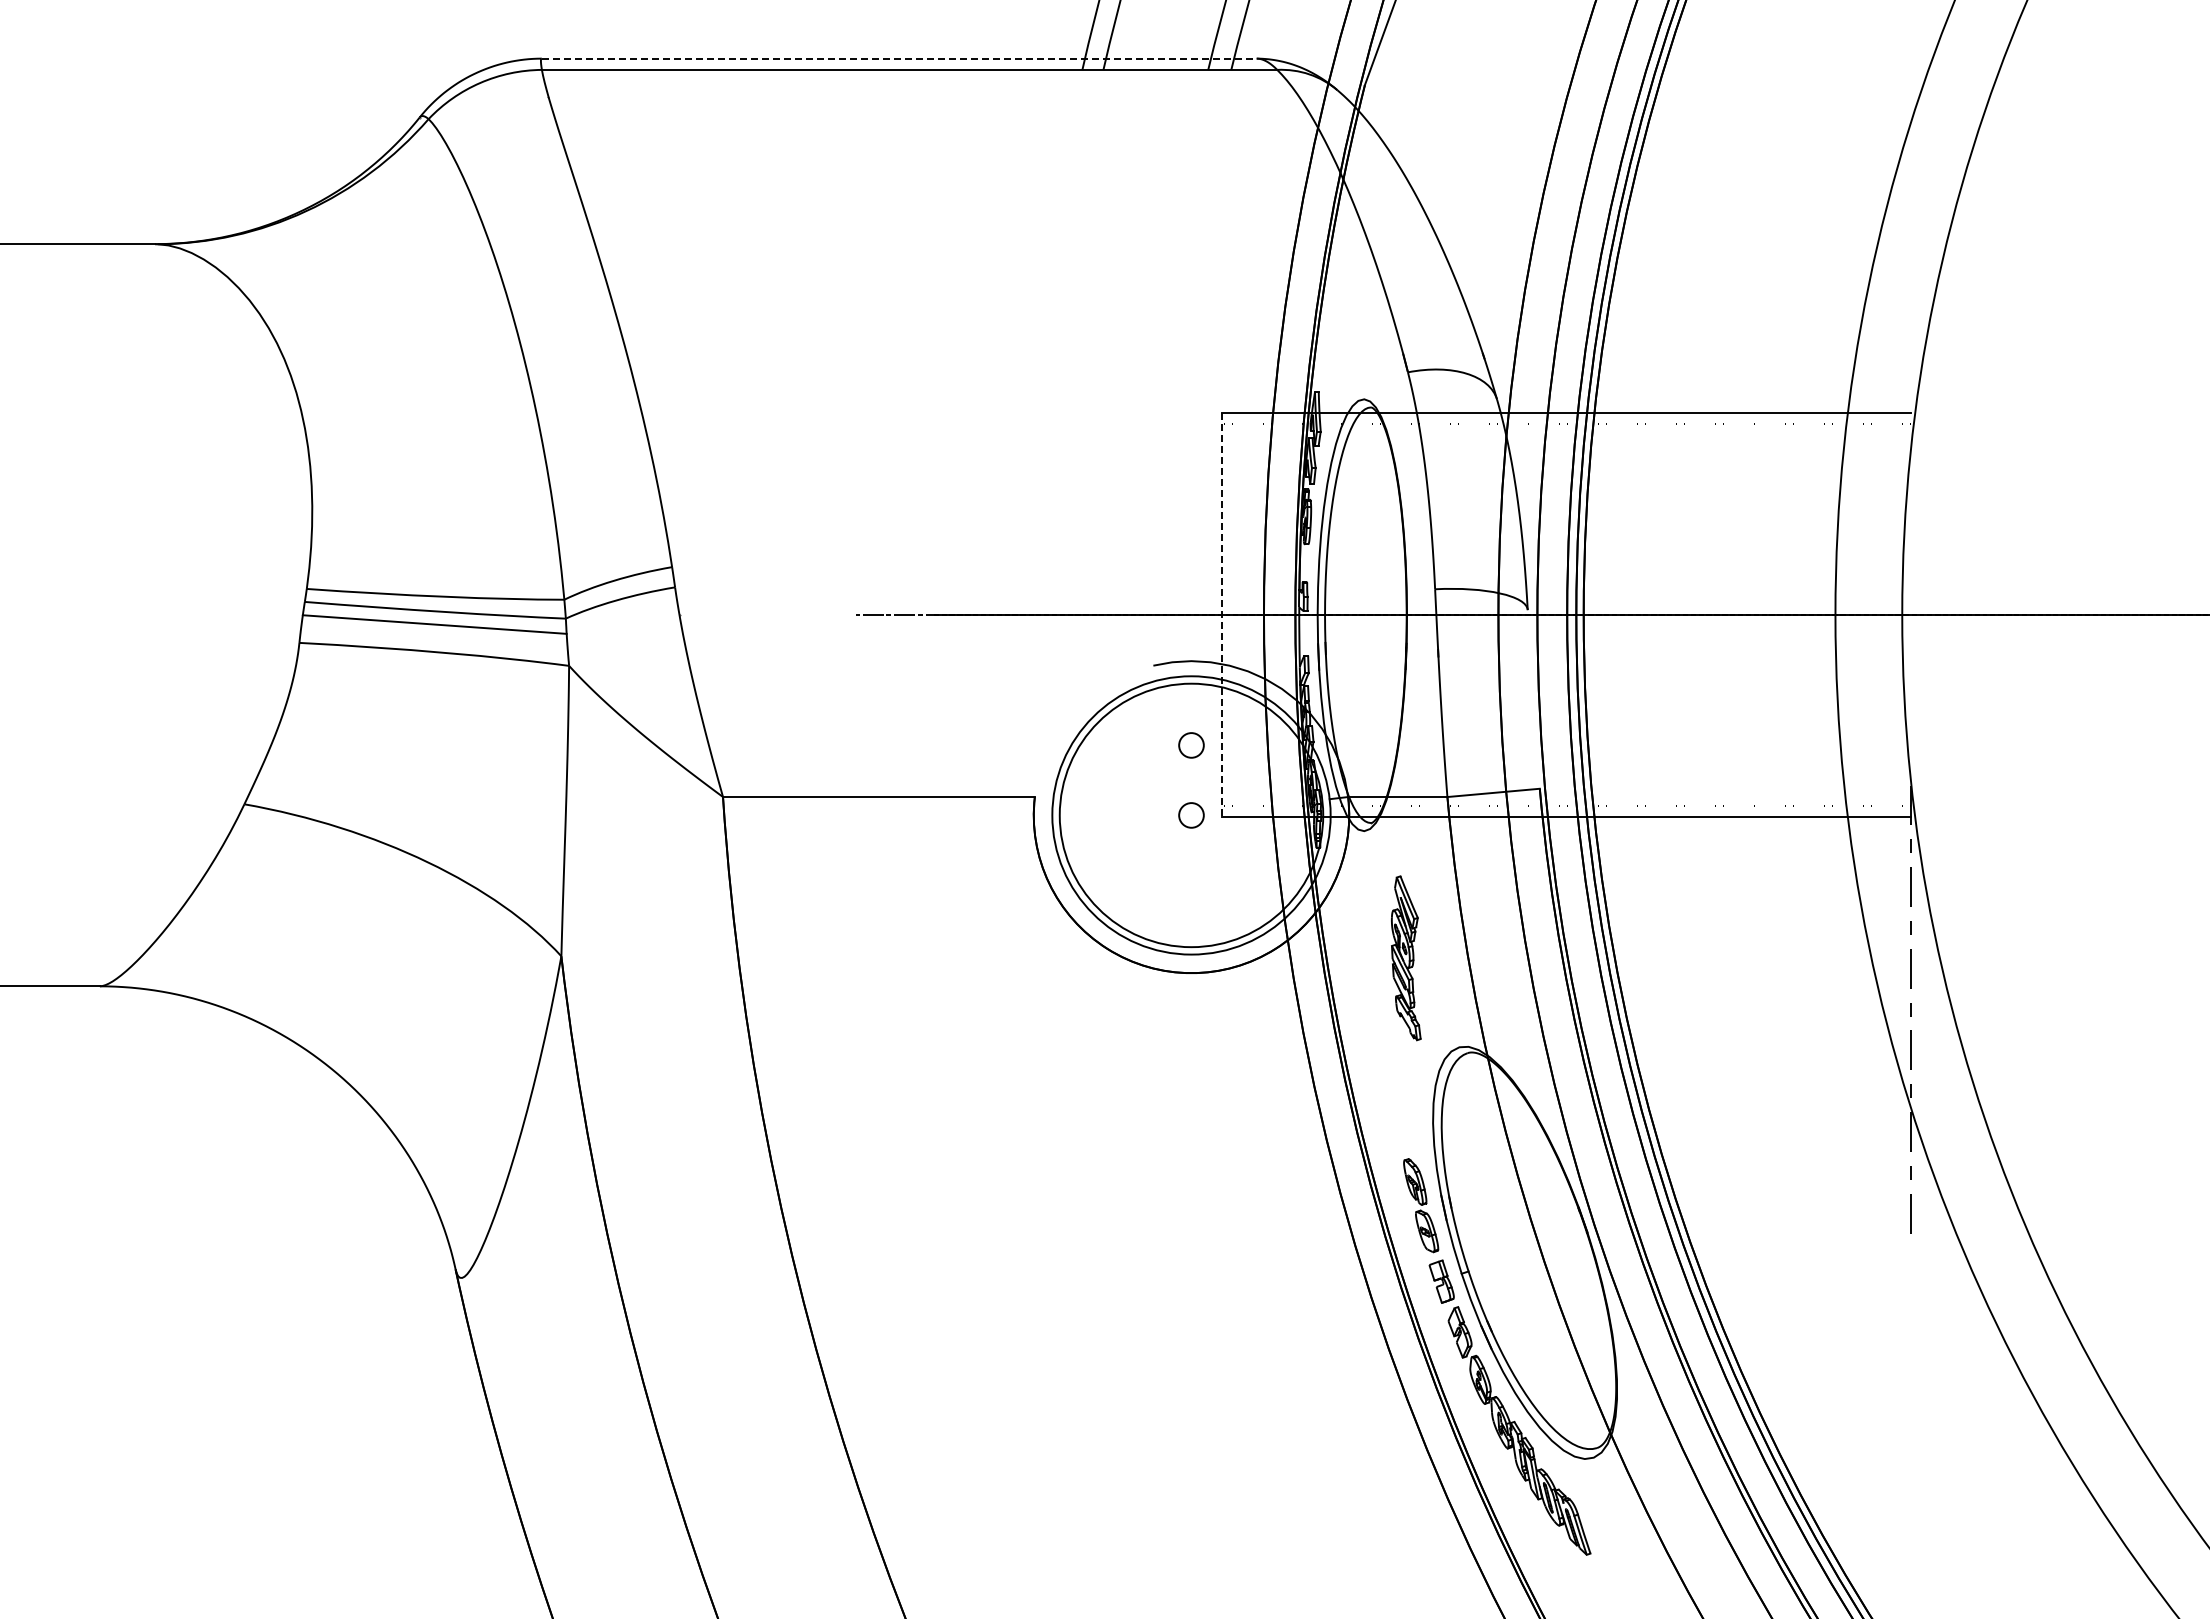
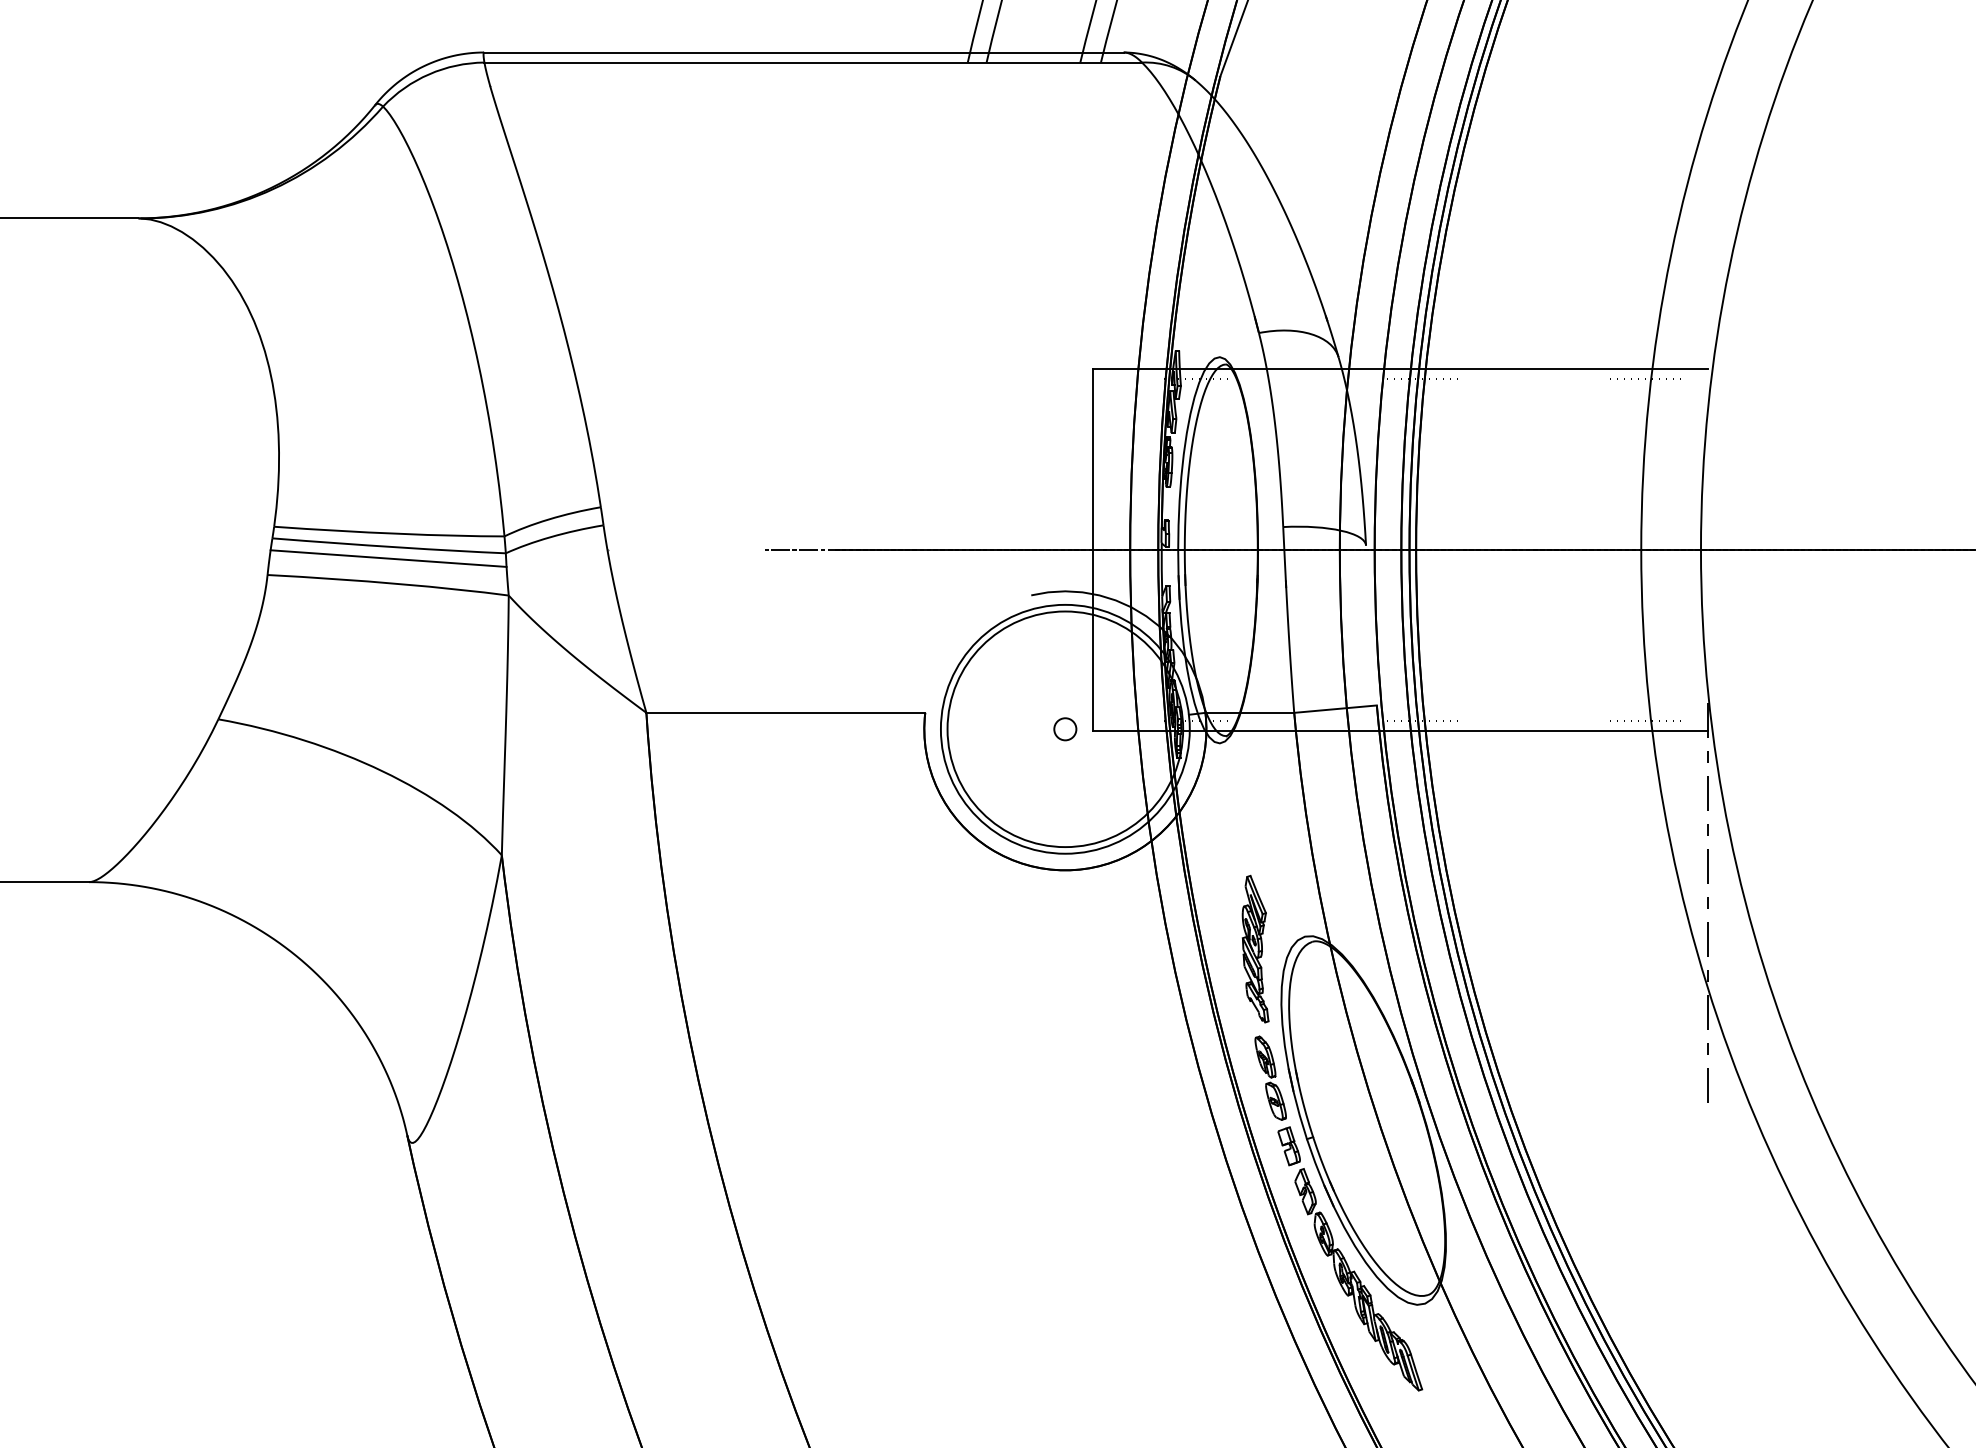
line: (899, 58) -> (804, 52), dashed -> solid
line: (1222, 615) -> (1093, 550), dashed -> solid
circle: (1191, 745) -> (1065, 666), removed
part: (1406, 958) -> (1255, 949), moved

